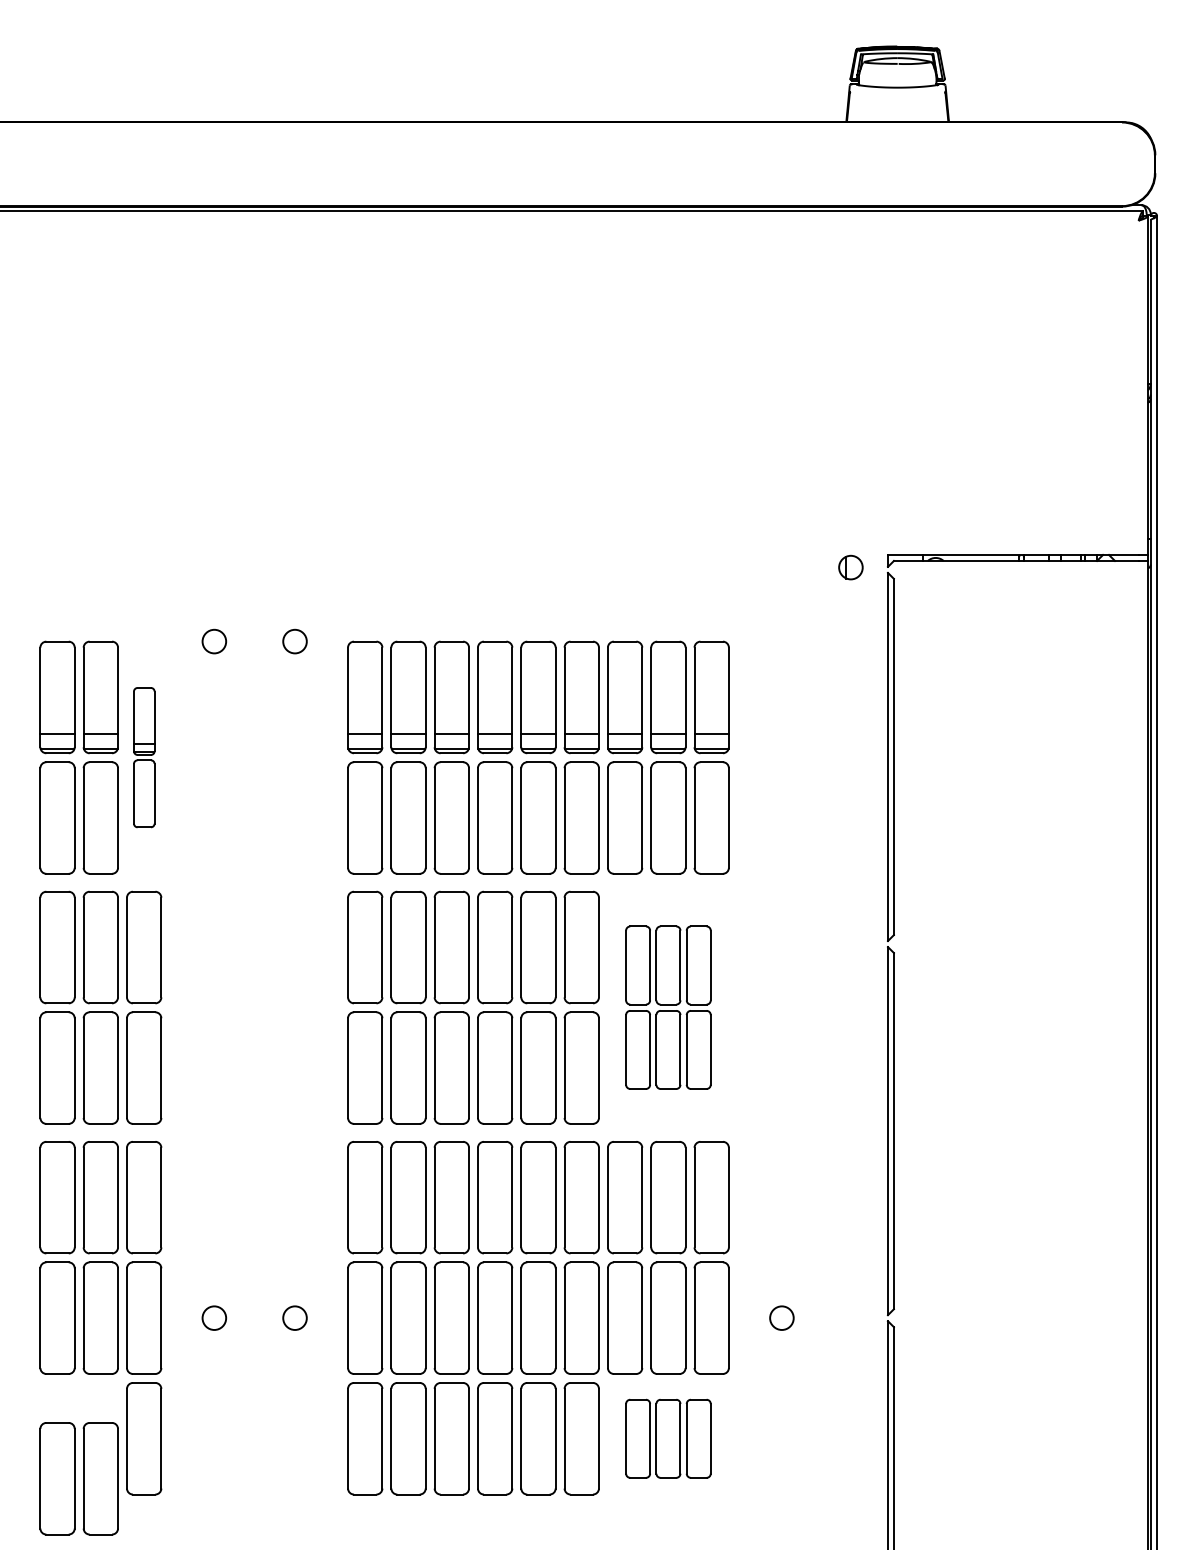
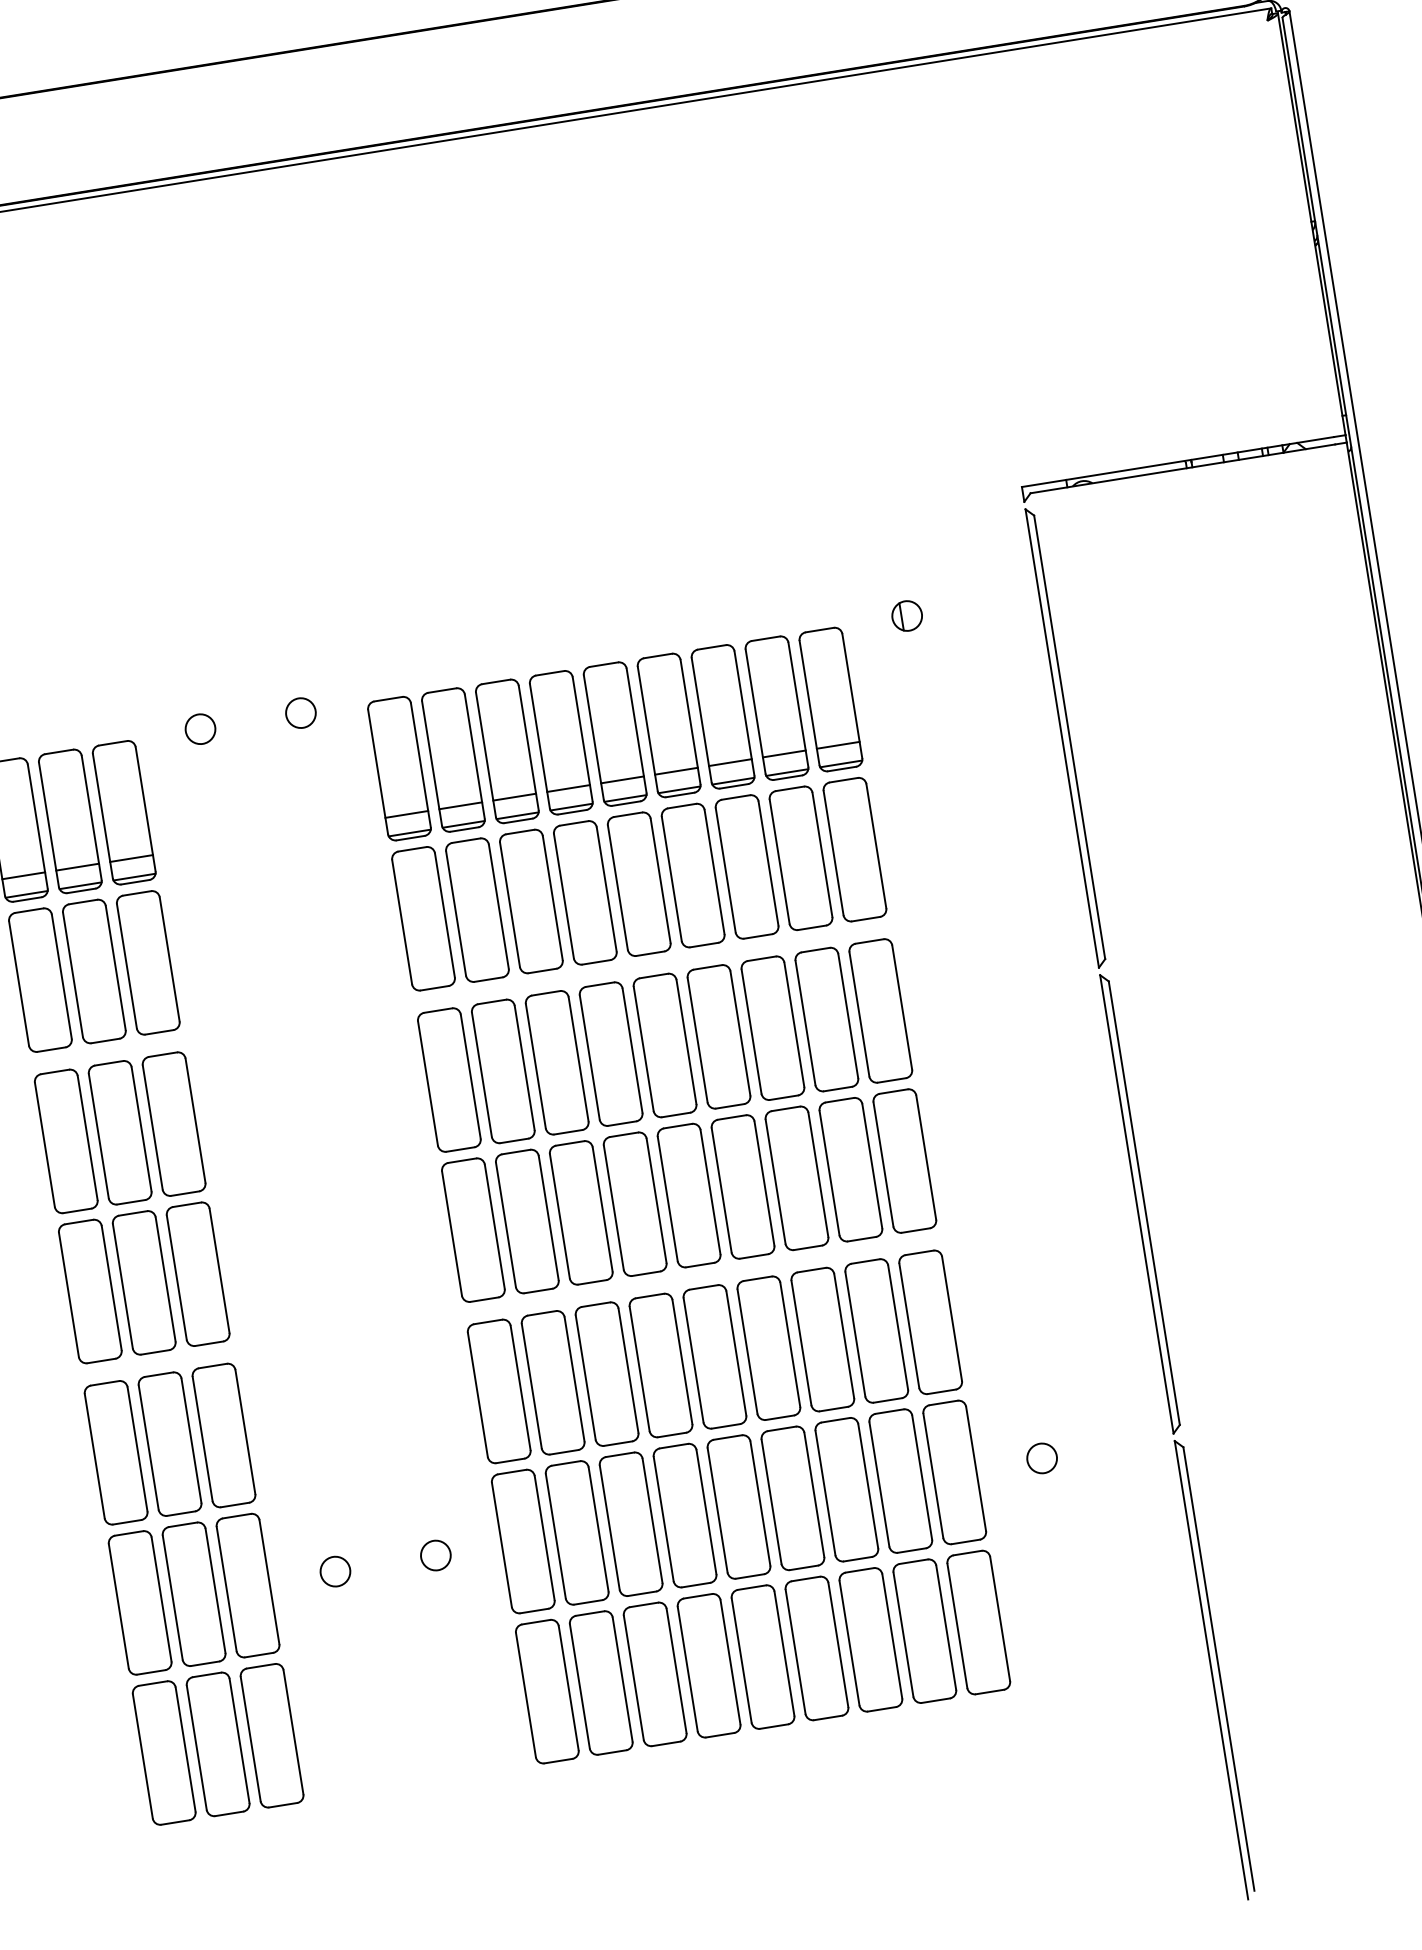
part: (850, 567) -> (906, 615), moved
part: (144, 757) -> (136, 887), size x1.67
part: (668, 1007) -> (838, 1094), size x1.43
part: (668, 1438) -> (924, 1630), size x1.43
part: (78, 1478) -> (190, 1748), moved

